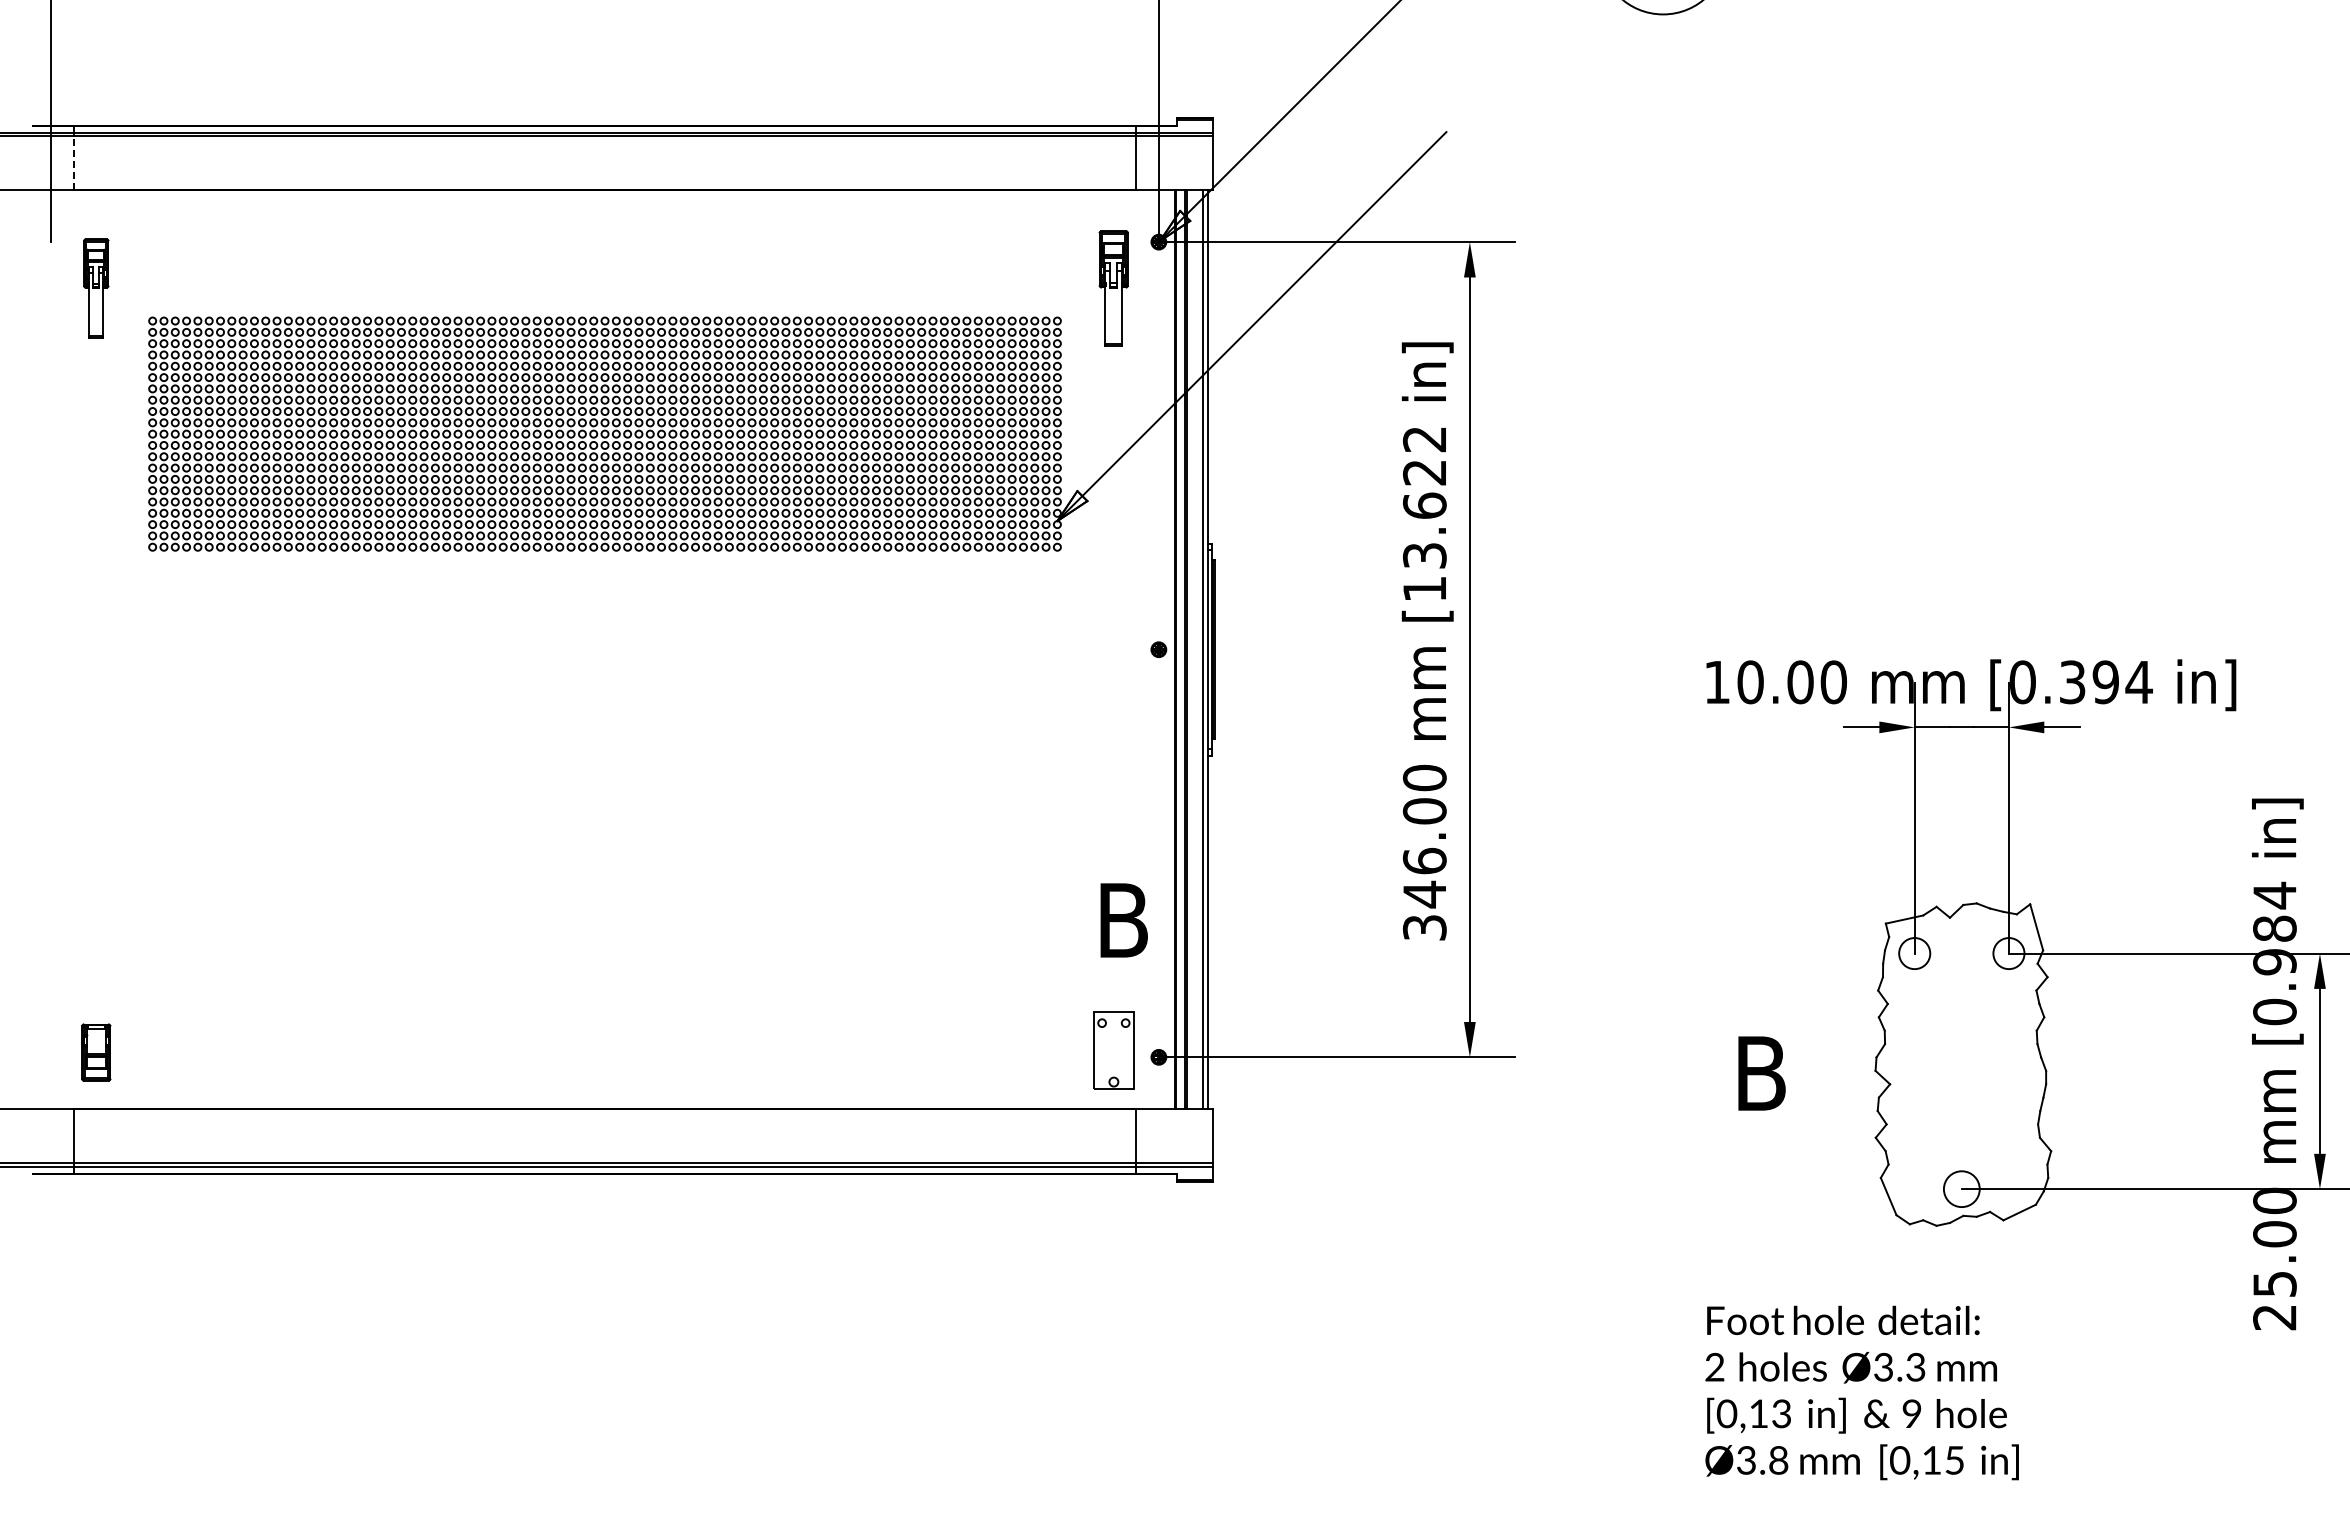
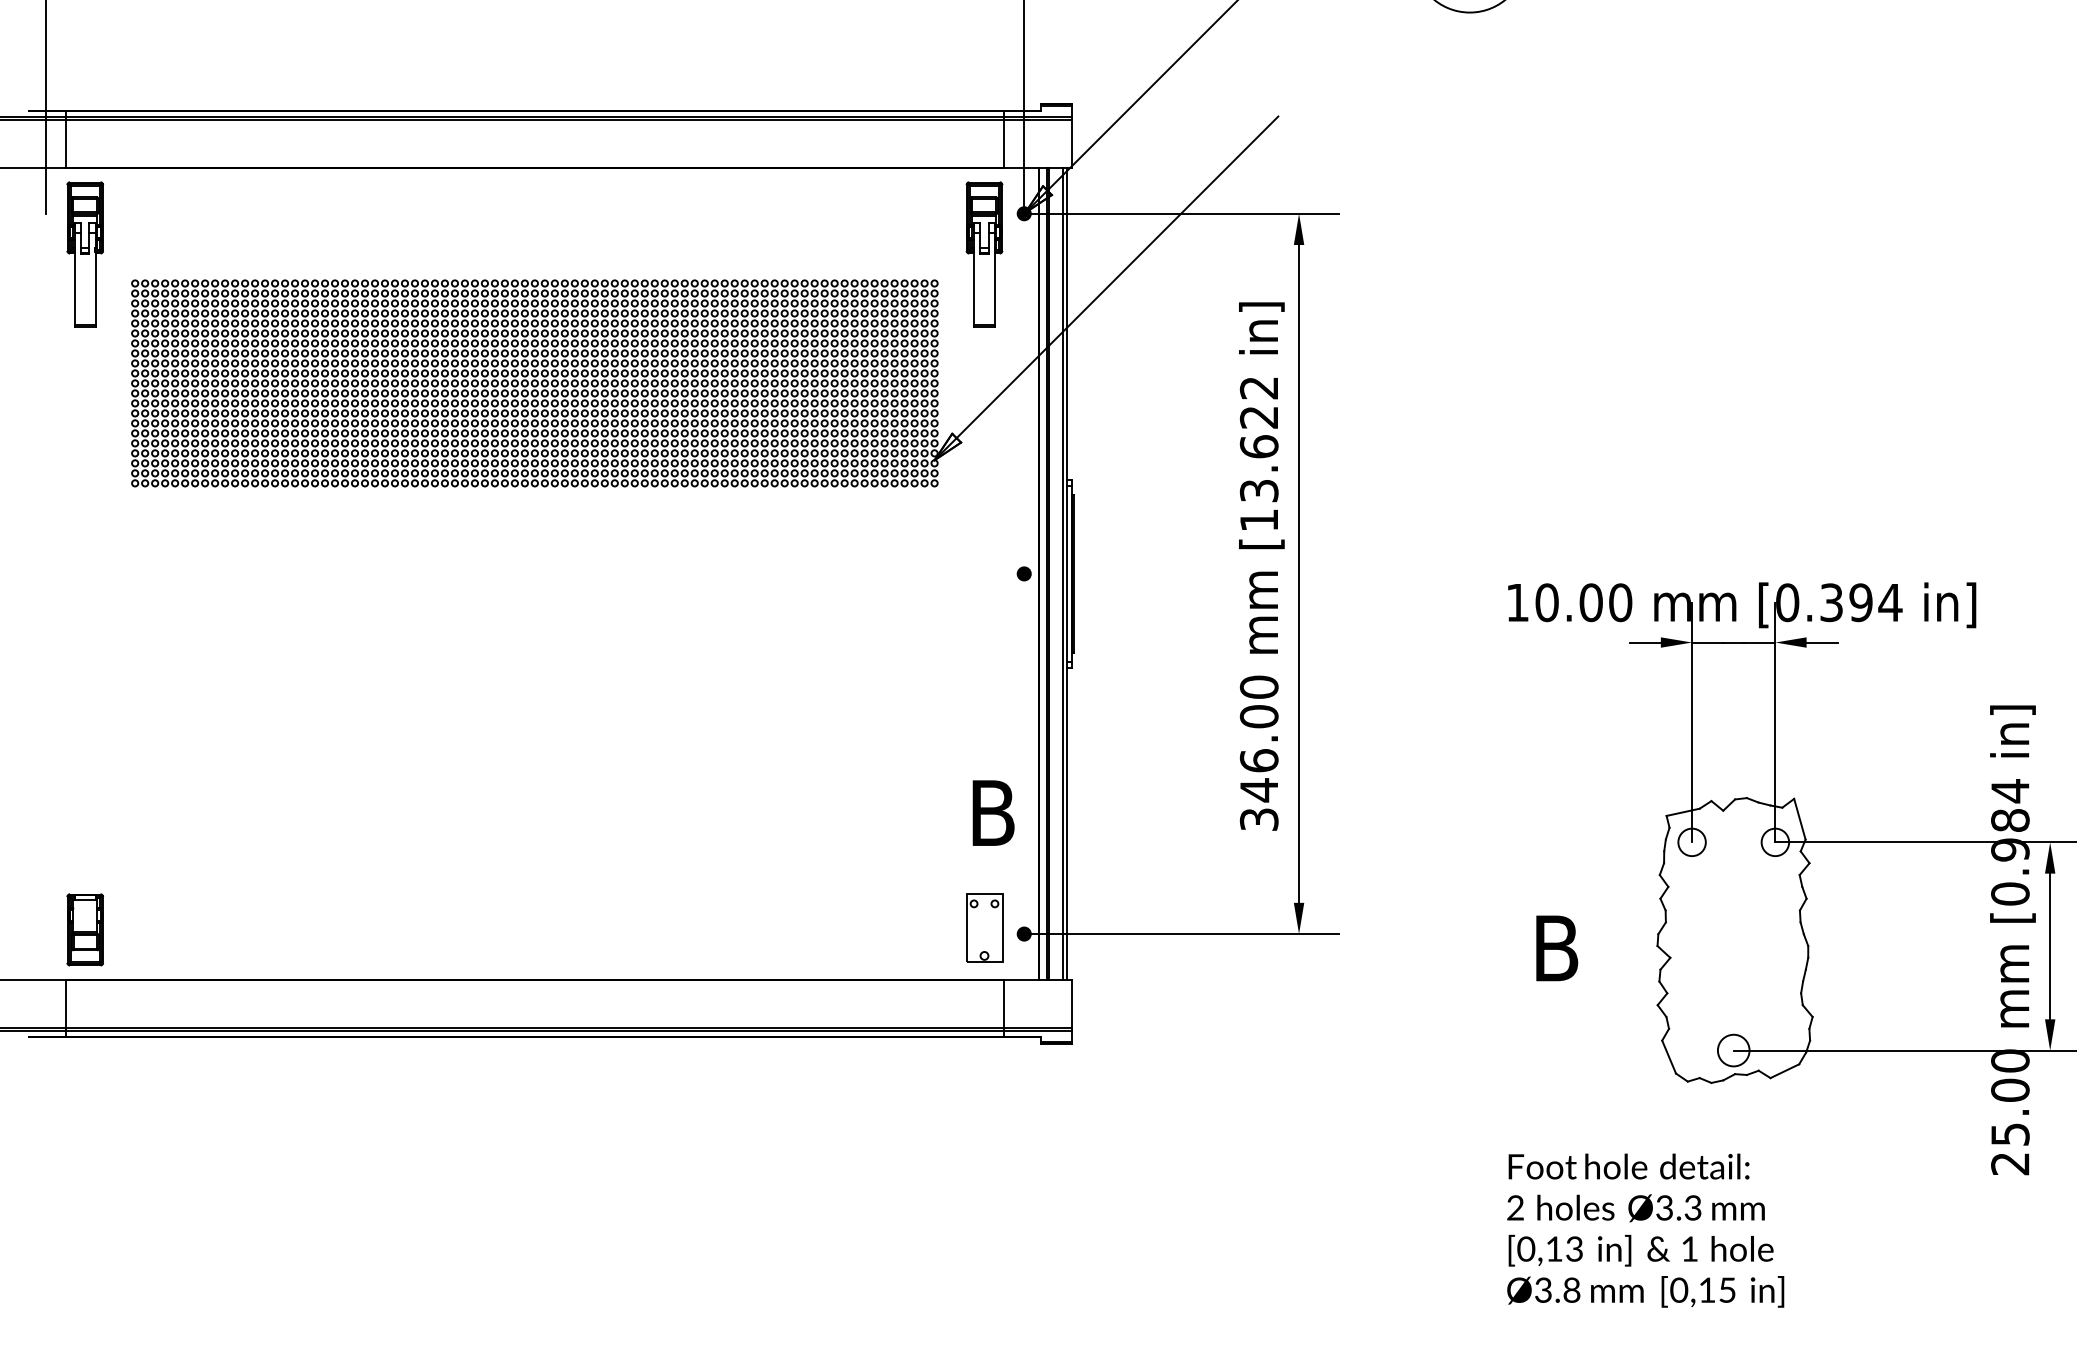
line: (73, 162) -> (65, 143), dashed -> solid
part: (96, 288) -> (85, 254), size x1.67
part: (1113, 288) -> (984, 254), size x1.43
part: (96, 1052) -> (85, 929), size x1.43
text: (1911, 1413) -> (1689, 1248), 9 -> 1

